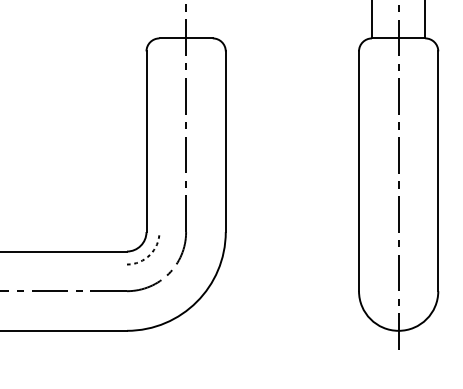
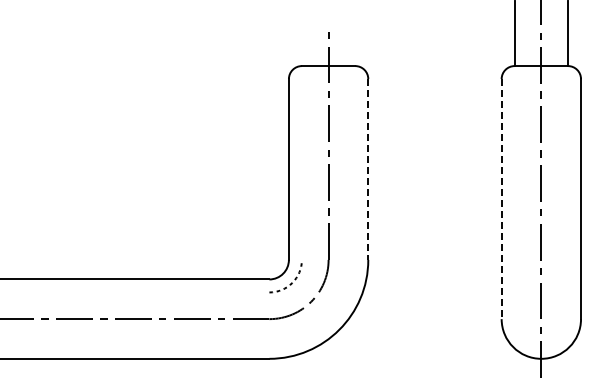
line: (225, 142) -> (368, 170), solid -> dashed
line: (358, 171) -> (501, 199), solid -> dashed

